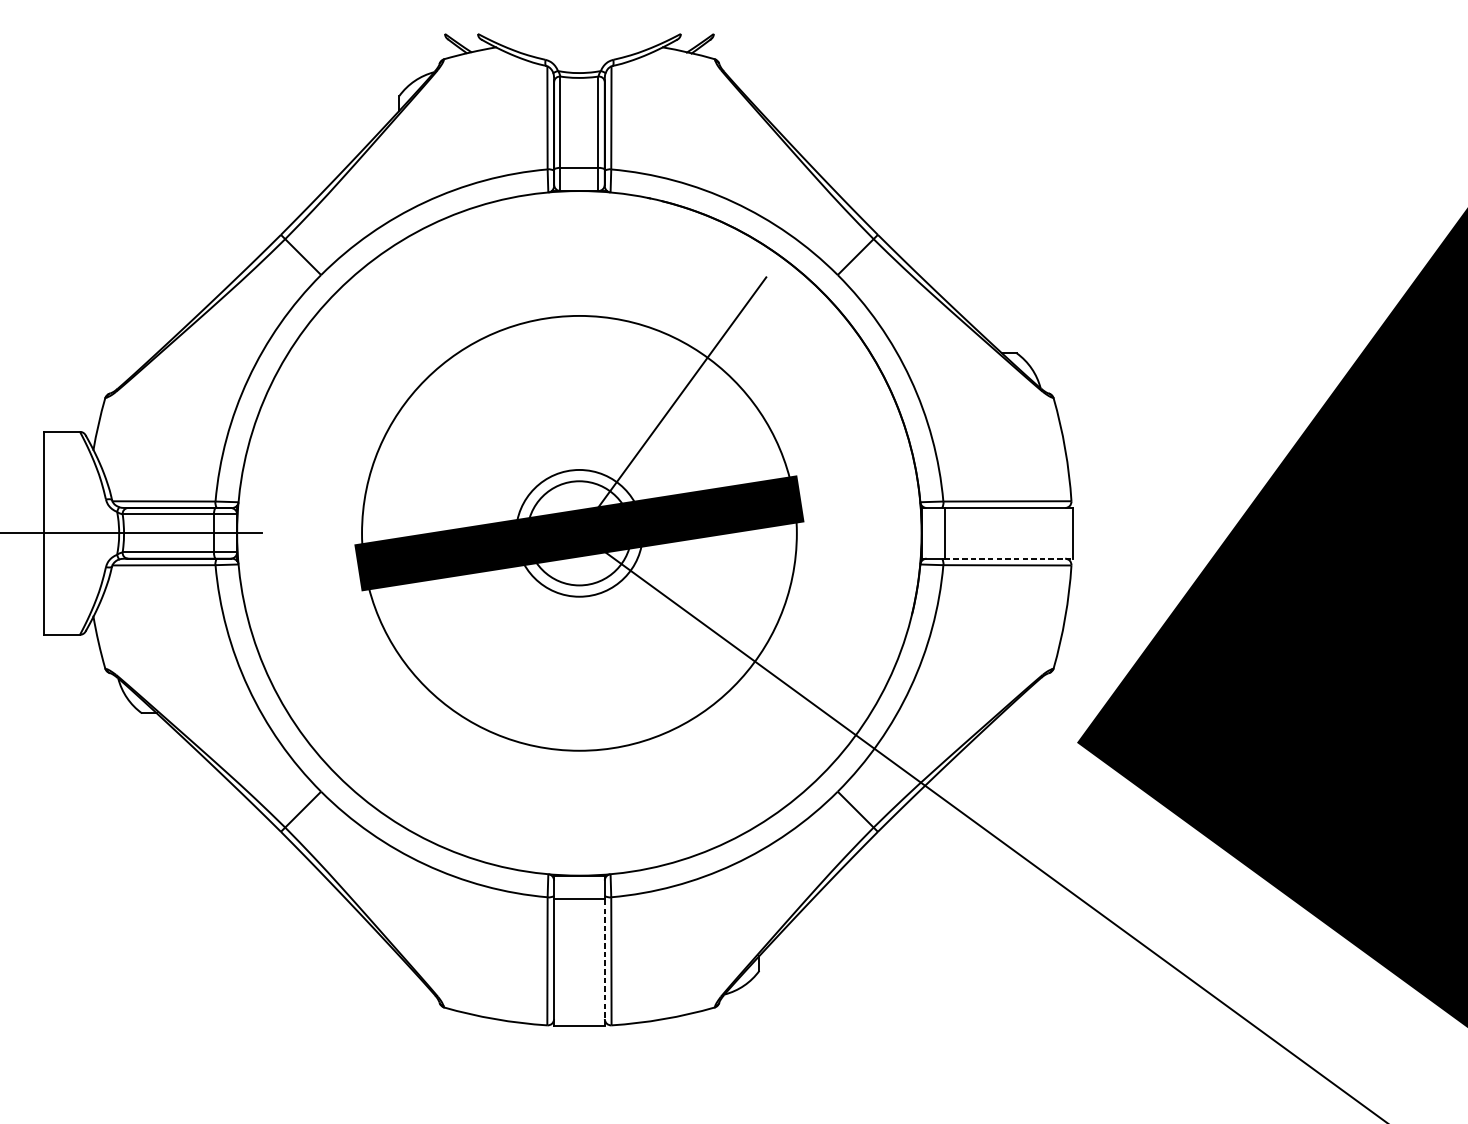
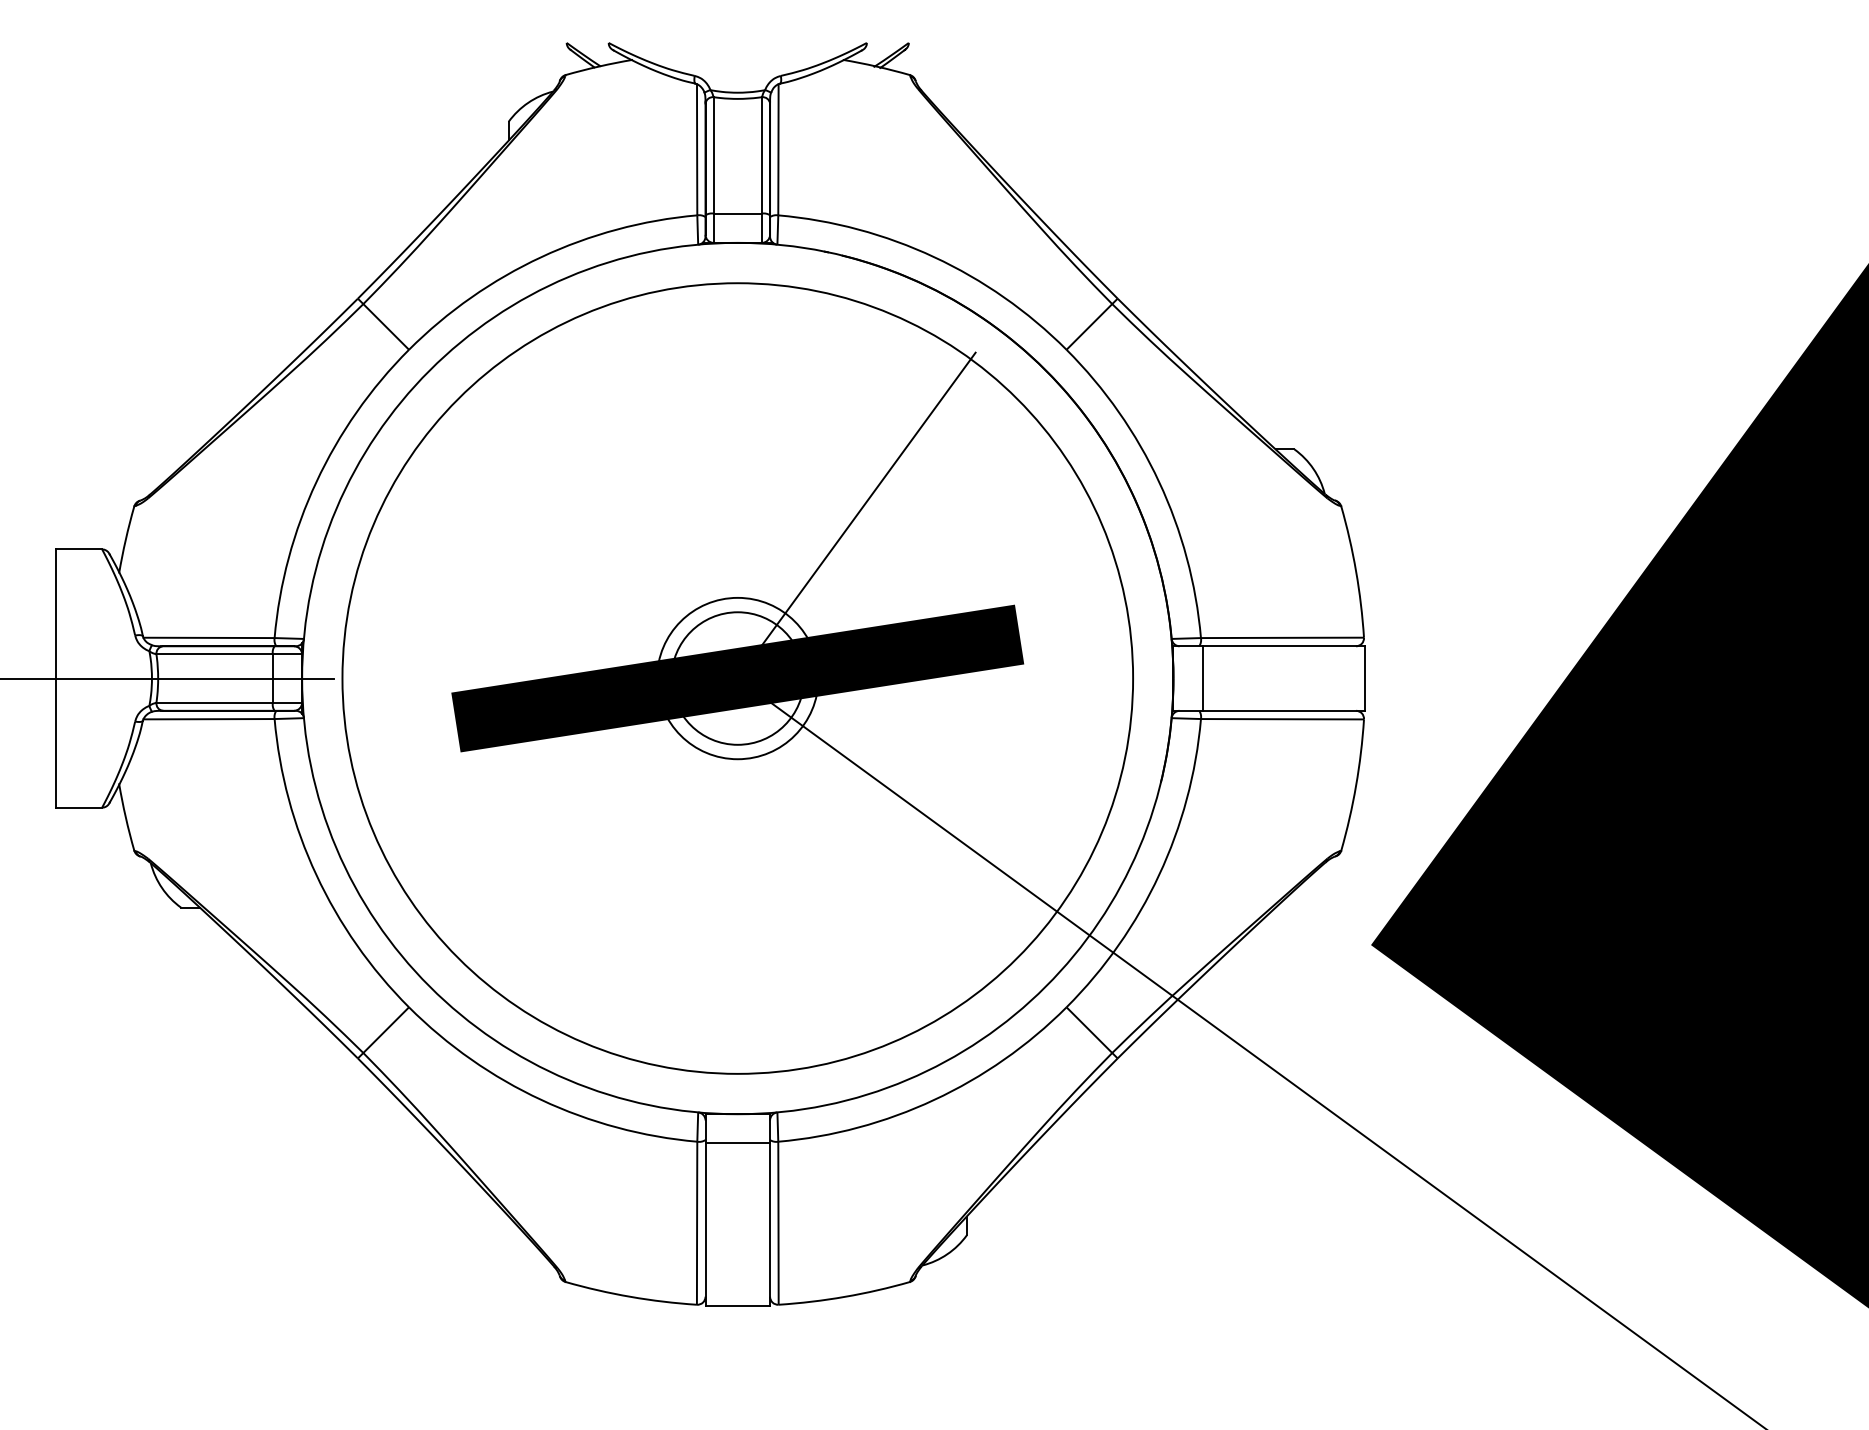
circle: (579, 533) -> (737, 678), size x1.43
line: (1008, 558) -> (1284, 710), dashed -> solid
line: (605, 962) -> (770, 1224), dashed -> solid

